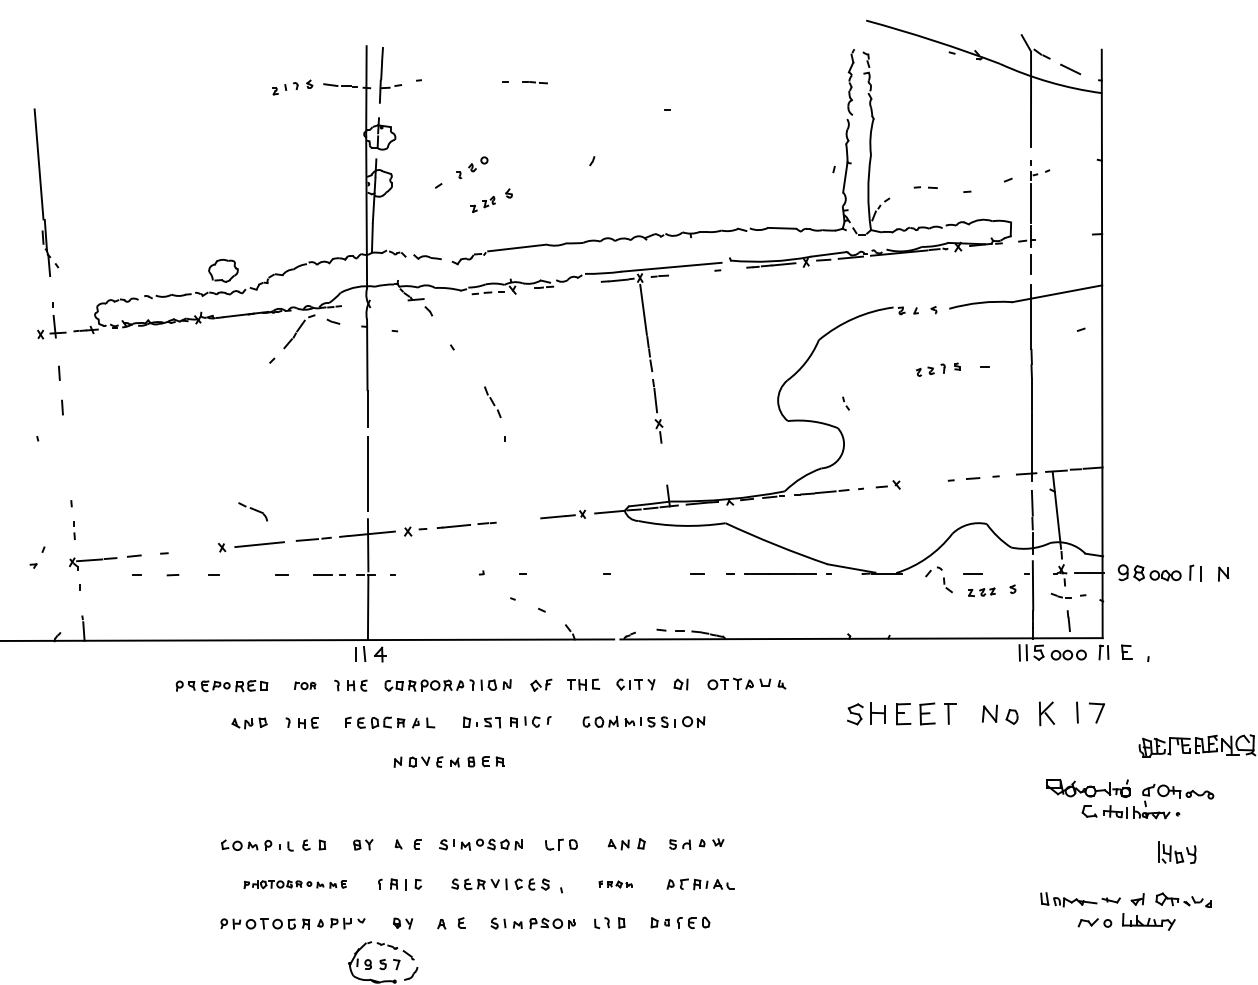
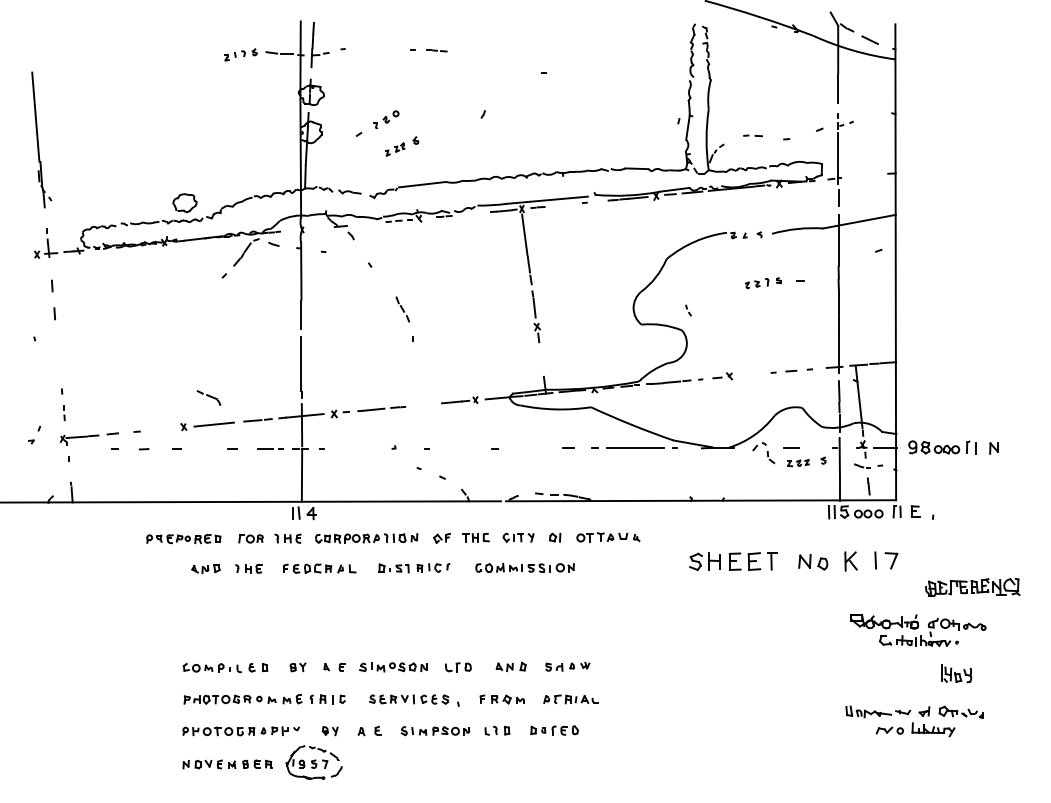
part: (304, 685) -> (250, 538), size x1.43
part: (449, 762) -> (227, 764), moved
part: (294, 884) -> (242, 699), size x1.43
part: (614, 884) -> (501, 699), size x1.67

